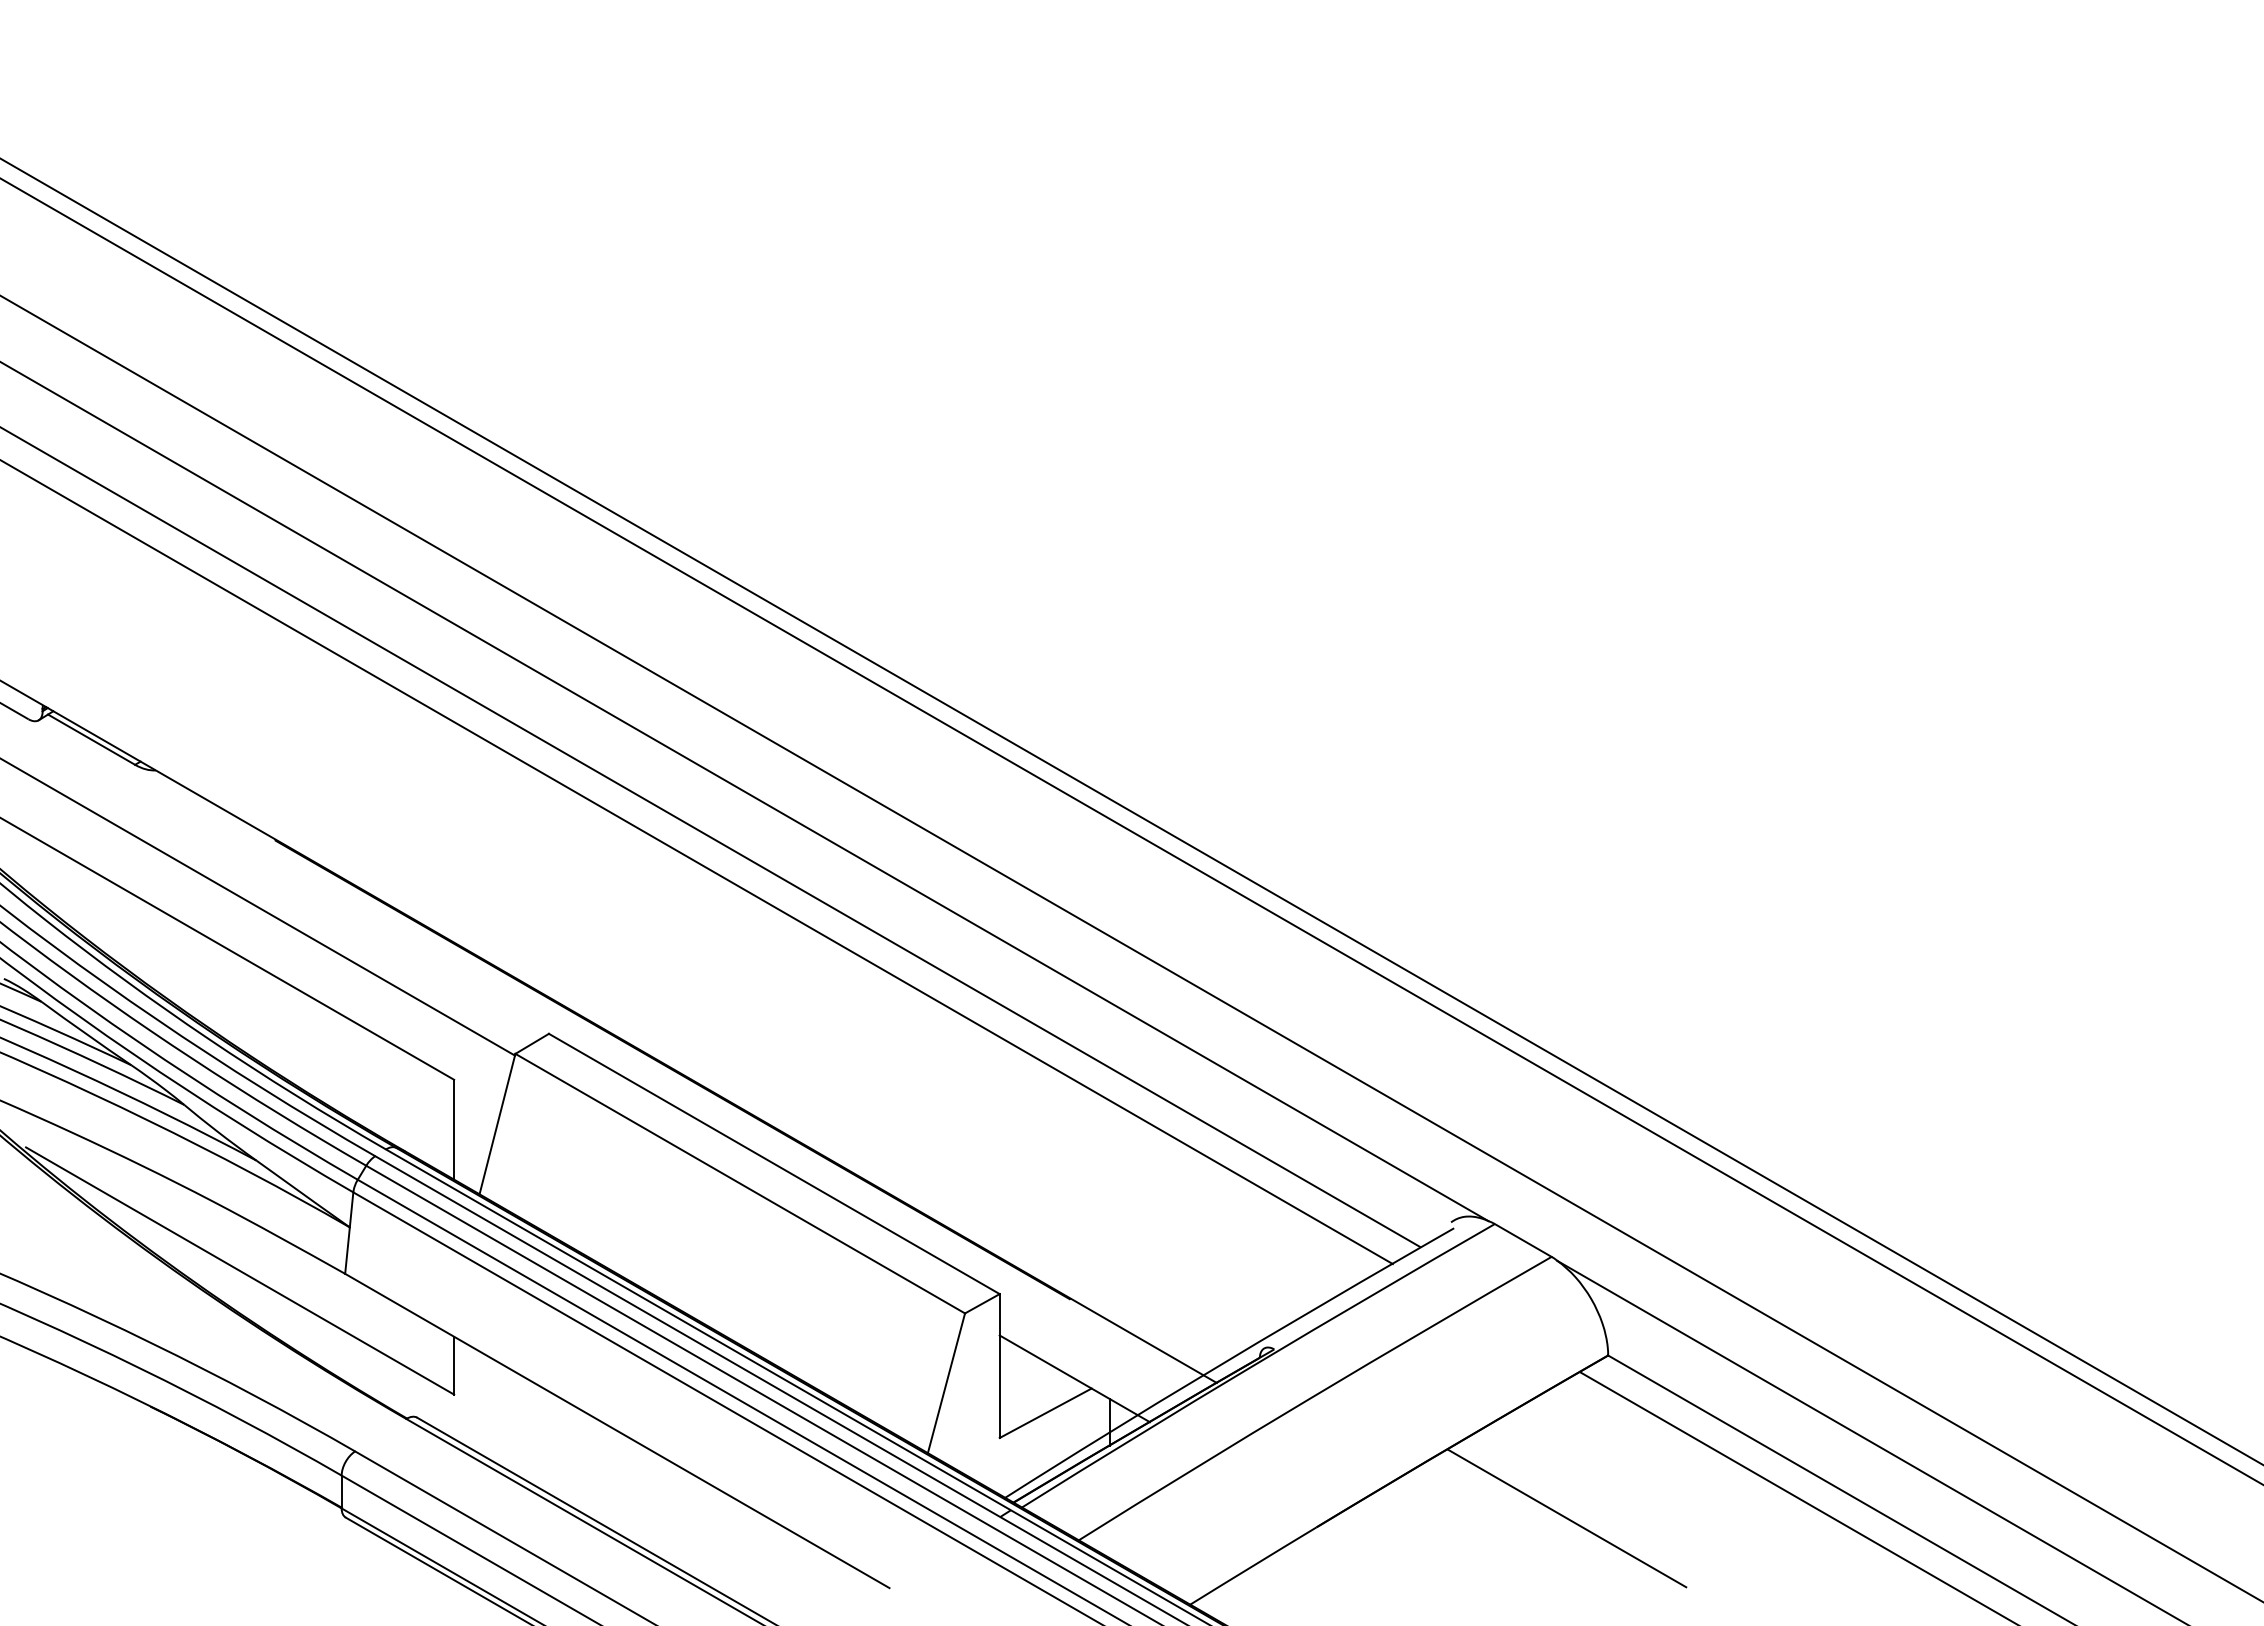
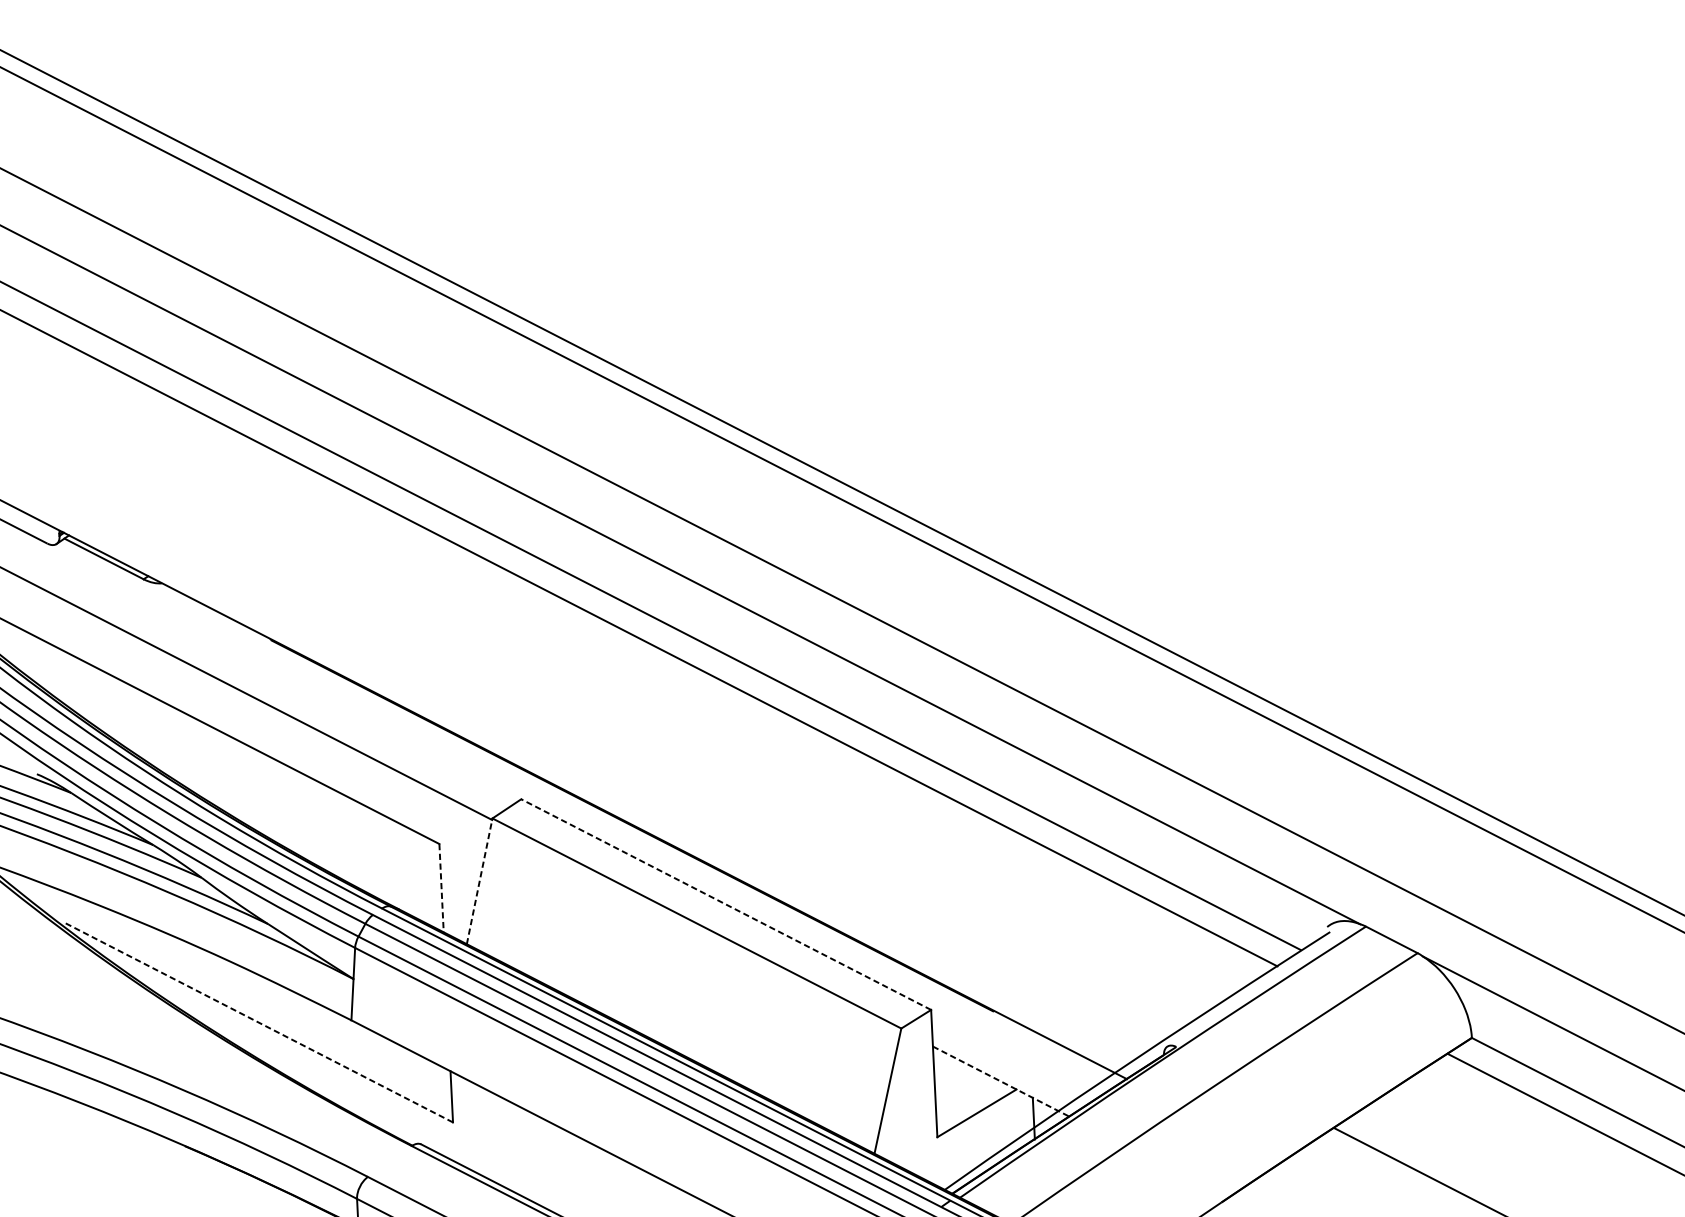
line: (497, 1123) -> (479, 880), solid -> dashed
line: (454, 1129) -> (441, 887), solid -> dashed
line: (773, 1163) -> (725, 904), solid -> dashed
line: (239, 1270) -> (257, 1021), solid -> dashed
line: (1074, 1378) -> (1000, 1081), solid -> dashed

